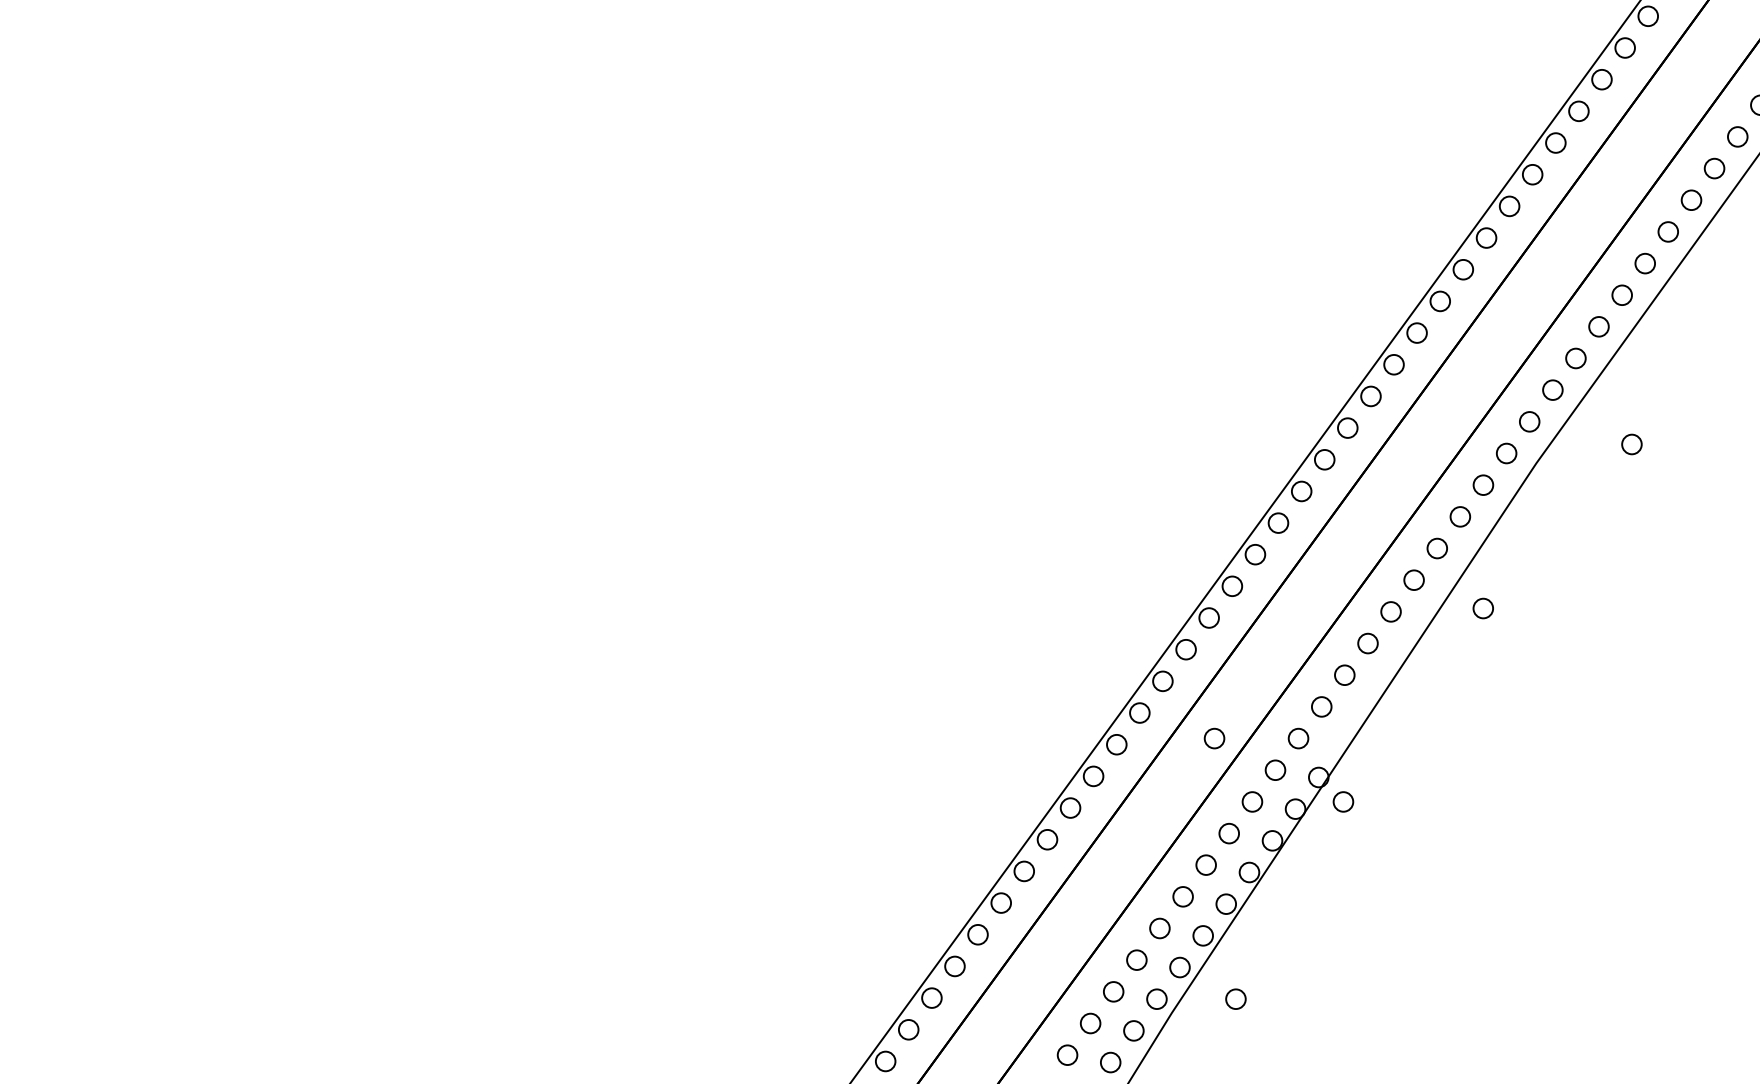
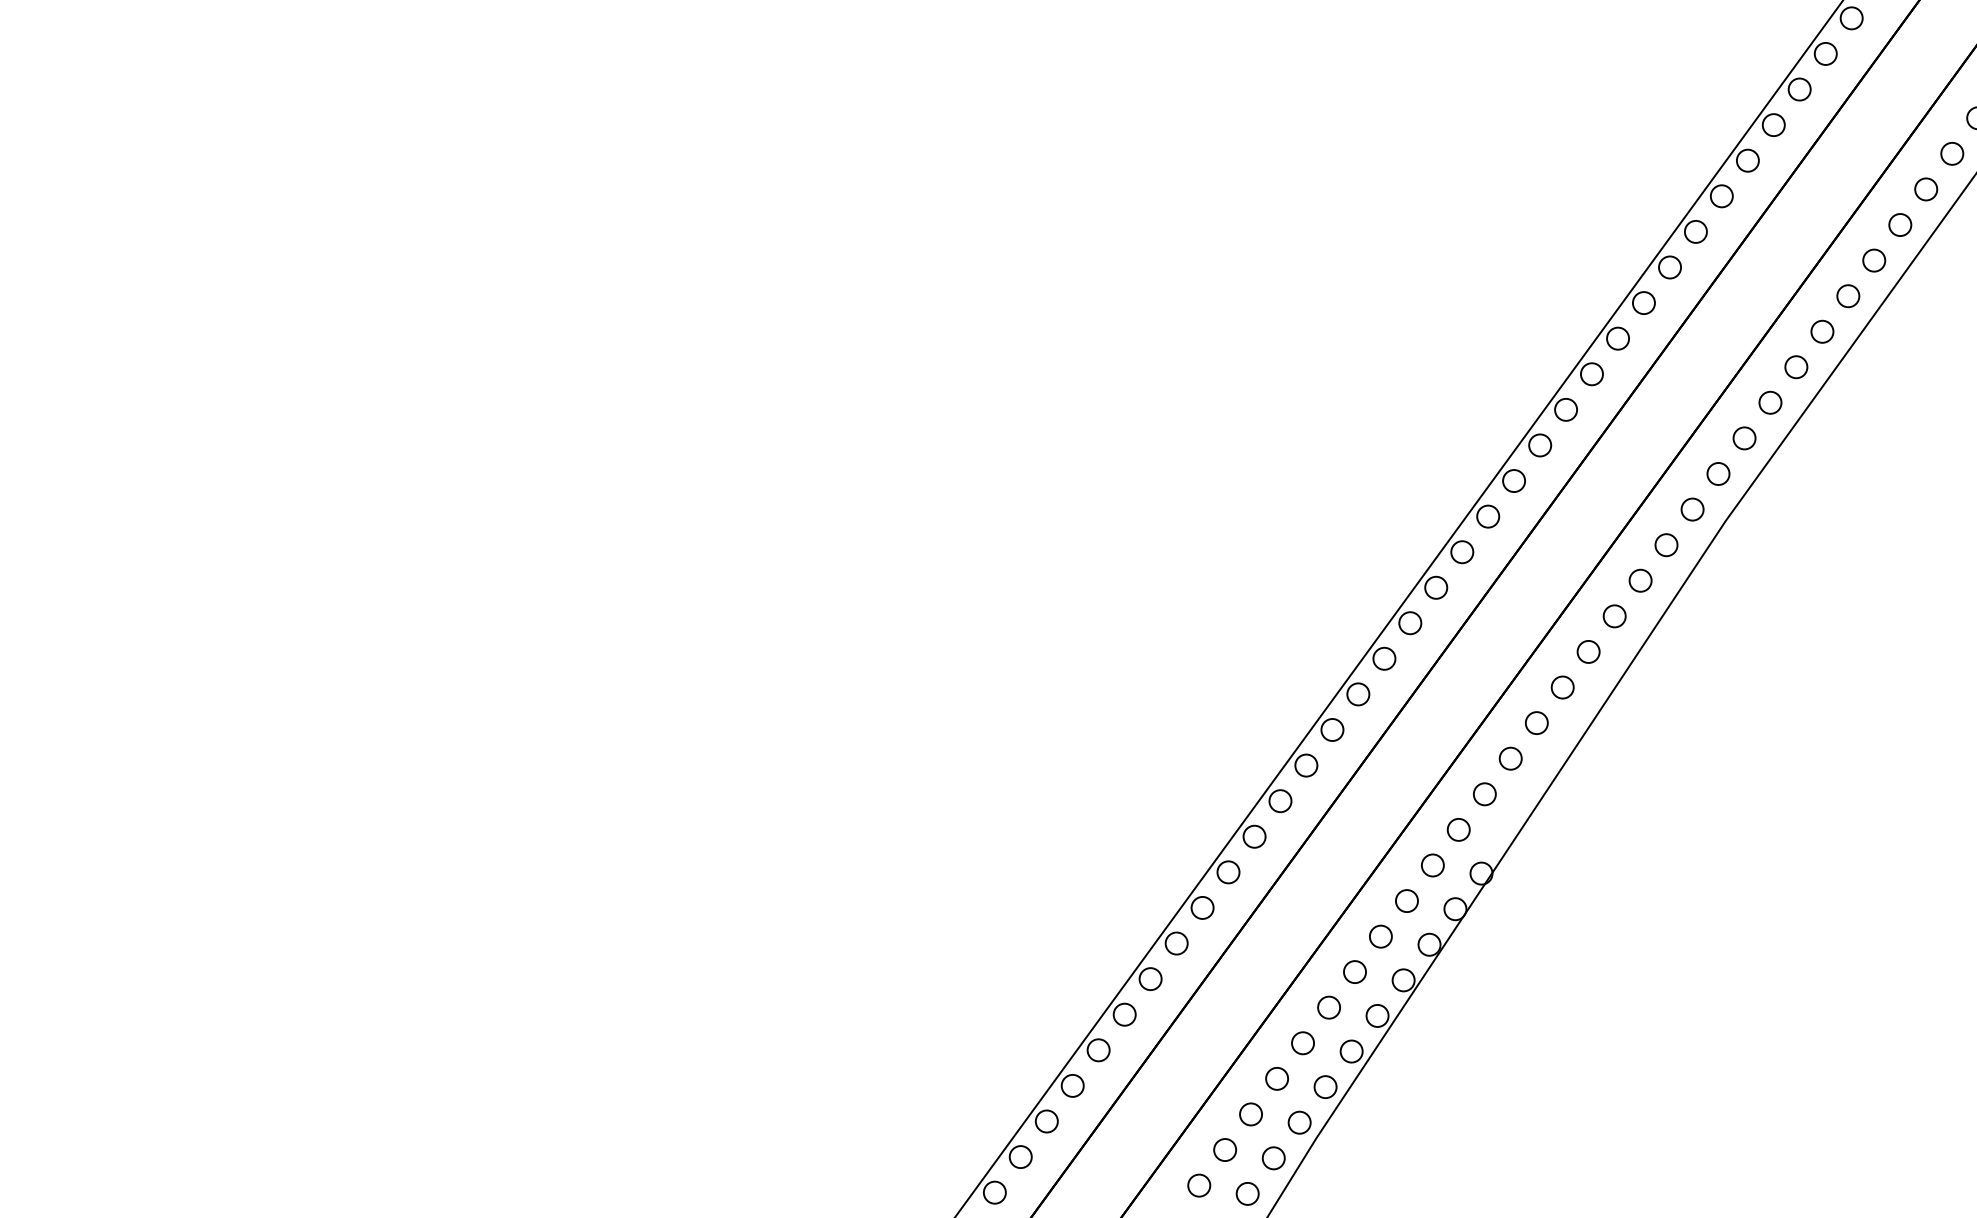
part: (1631, 444) -> (1832, 499), removed
part: (1482, 608) -> (1665, 683), removed
part: (1214, 738) -> (1364, 829), removed
part: (1343, 801) -> (1509, 900), removed
part: (1235, 998) -> (1387, 1121), removed

